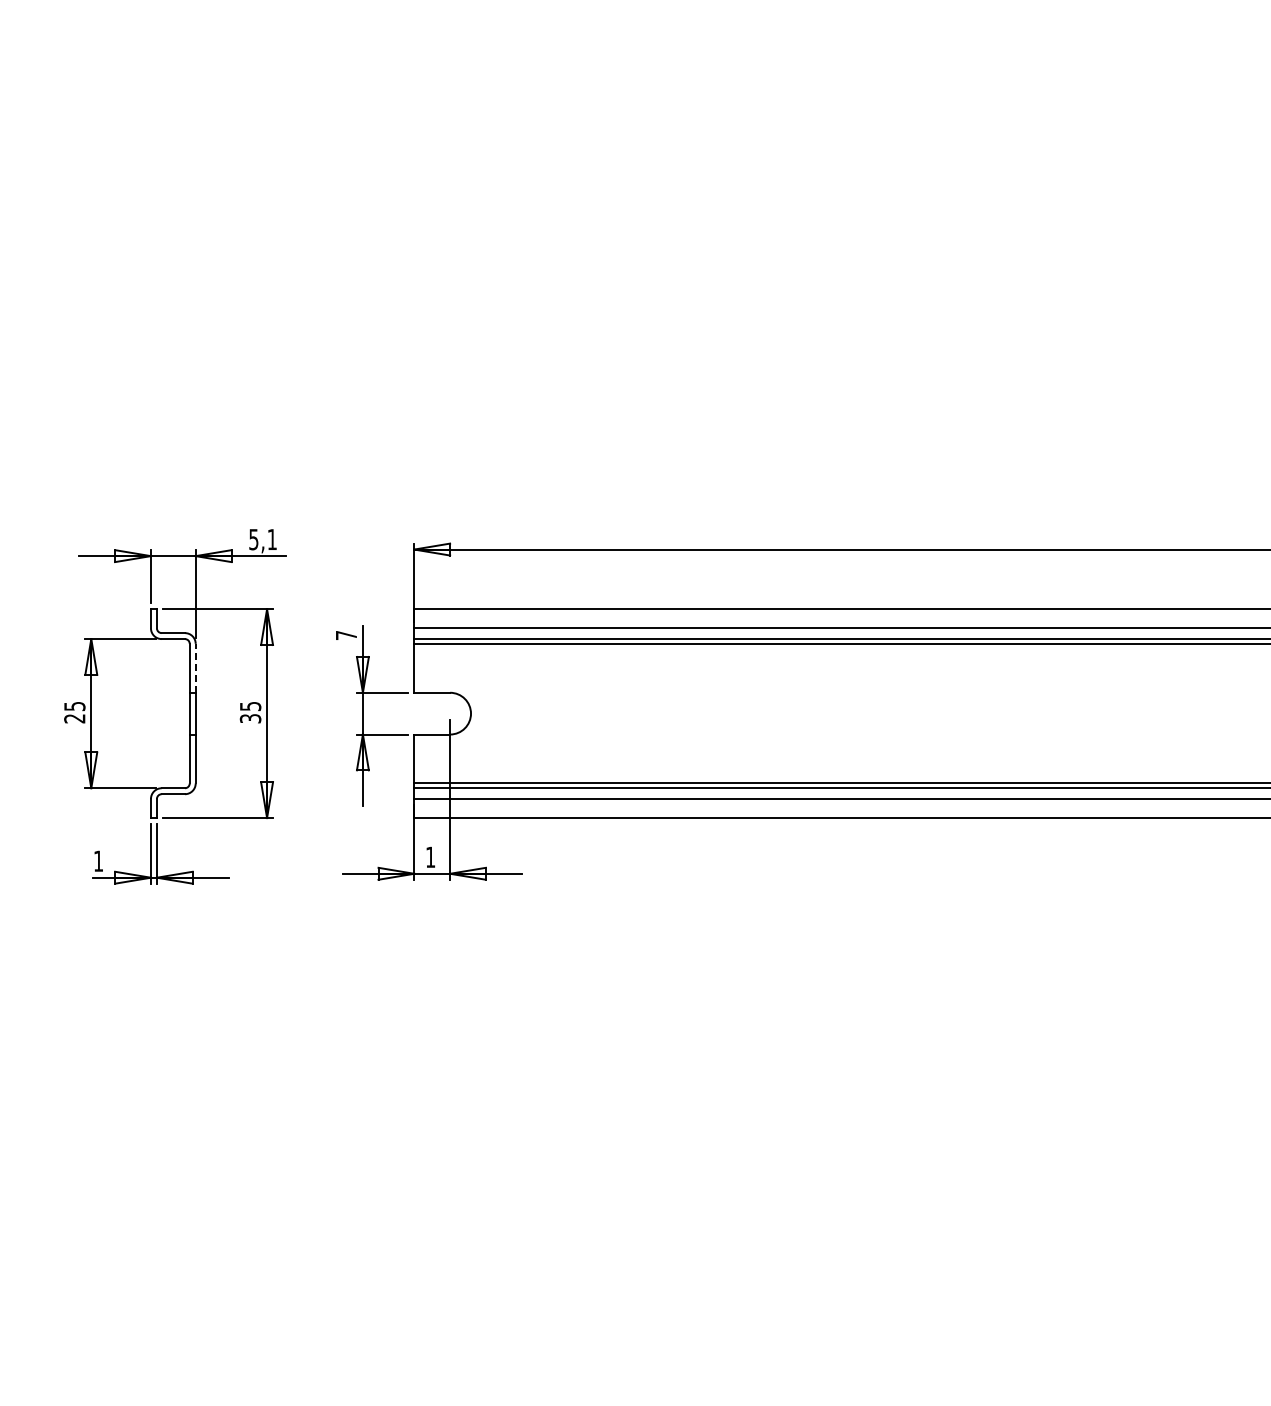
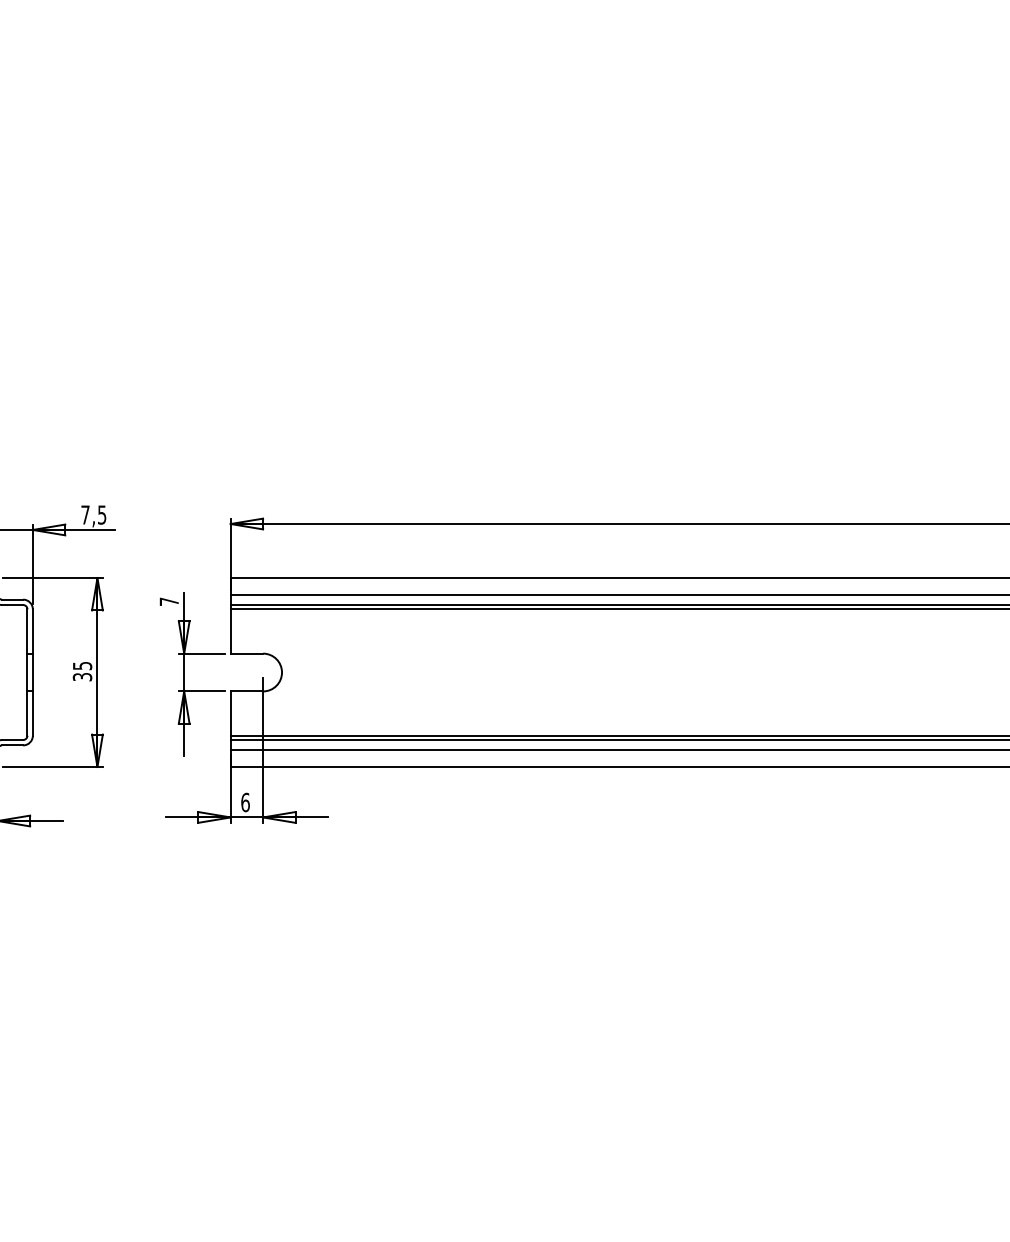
text: (262, 539) -> (93, 514), 5,1 -> 7,5
line: (195, 667) -> (32, 630), dashed -> solid
text: (430, 857) -> (245, 802), 1 -> 6

